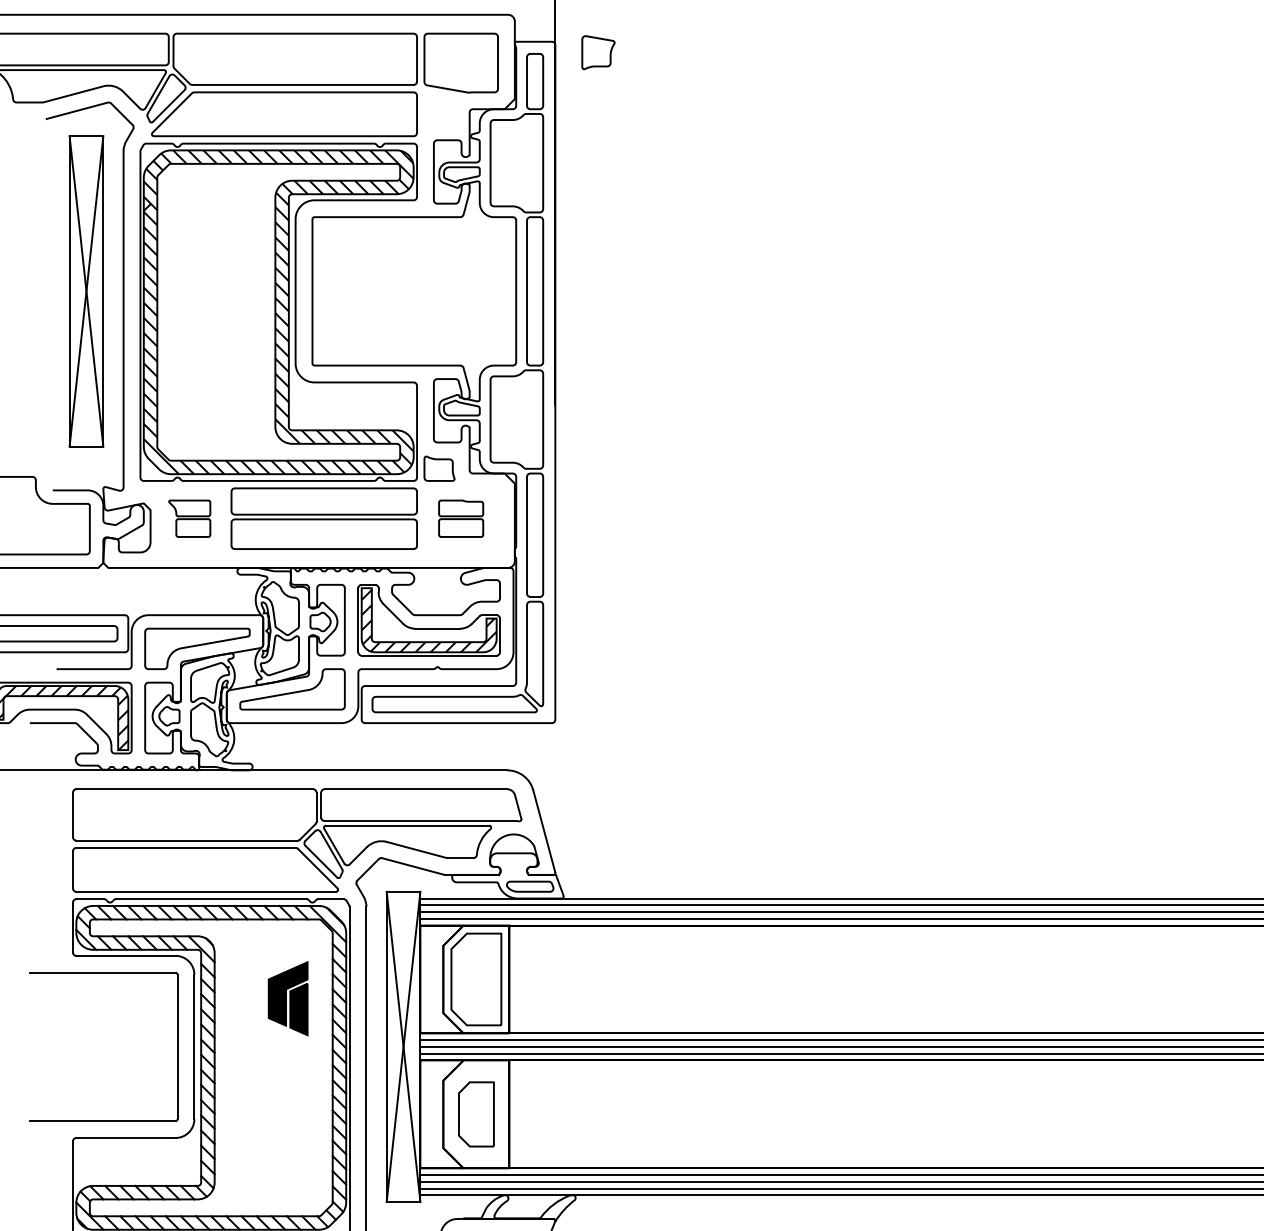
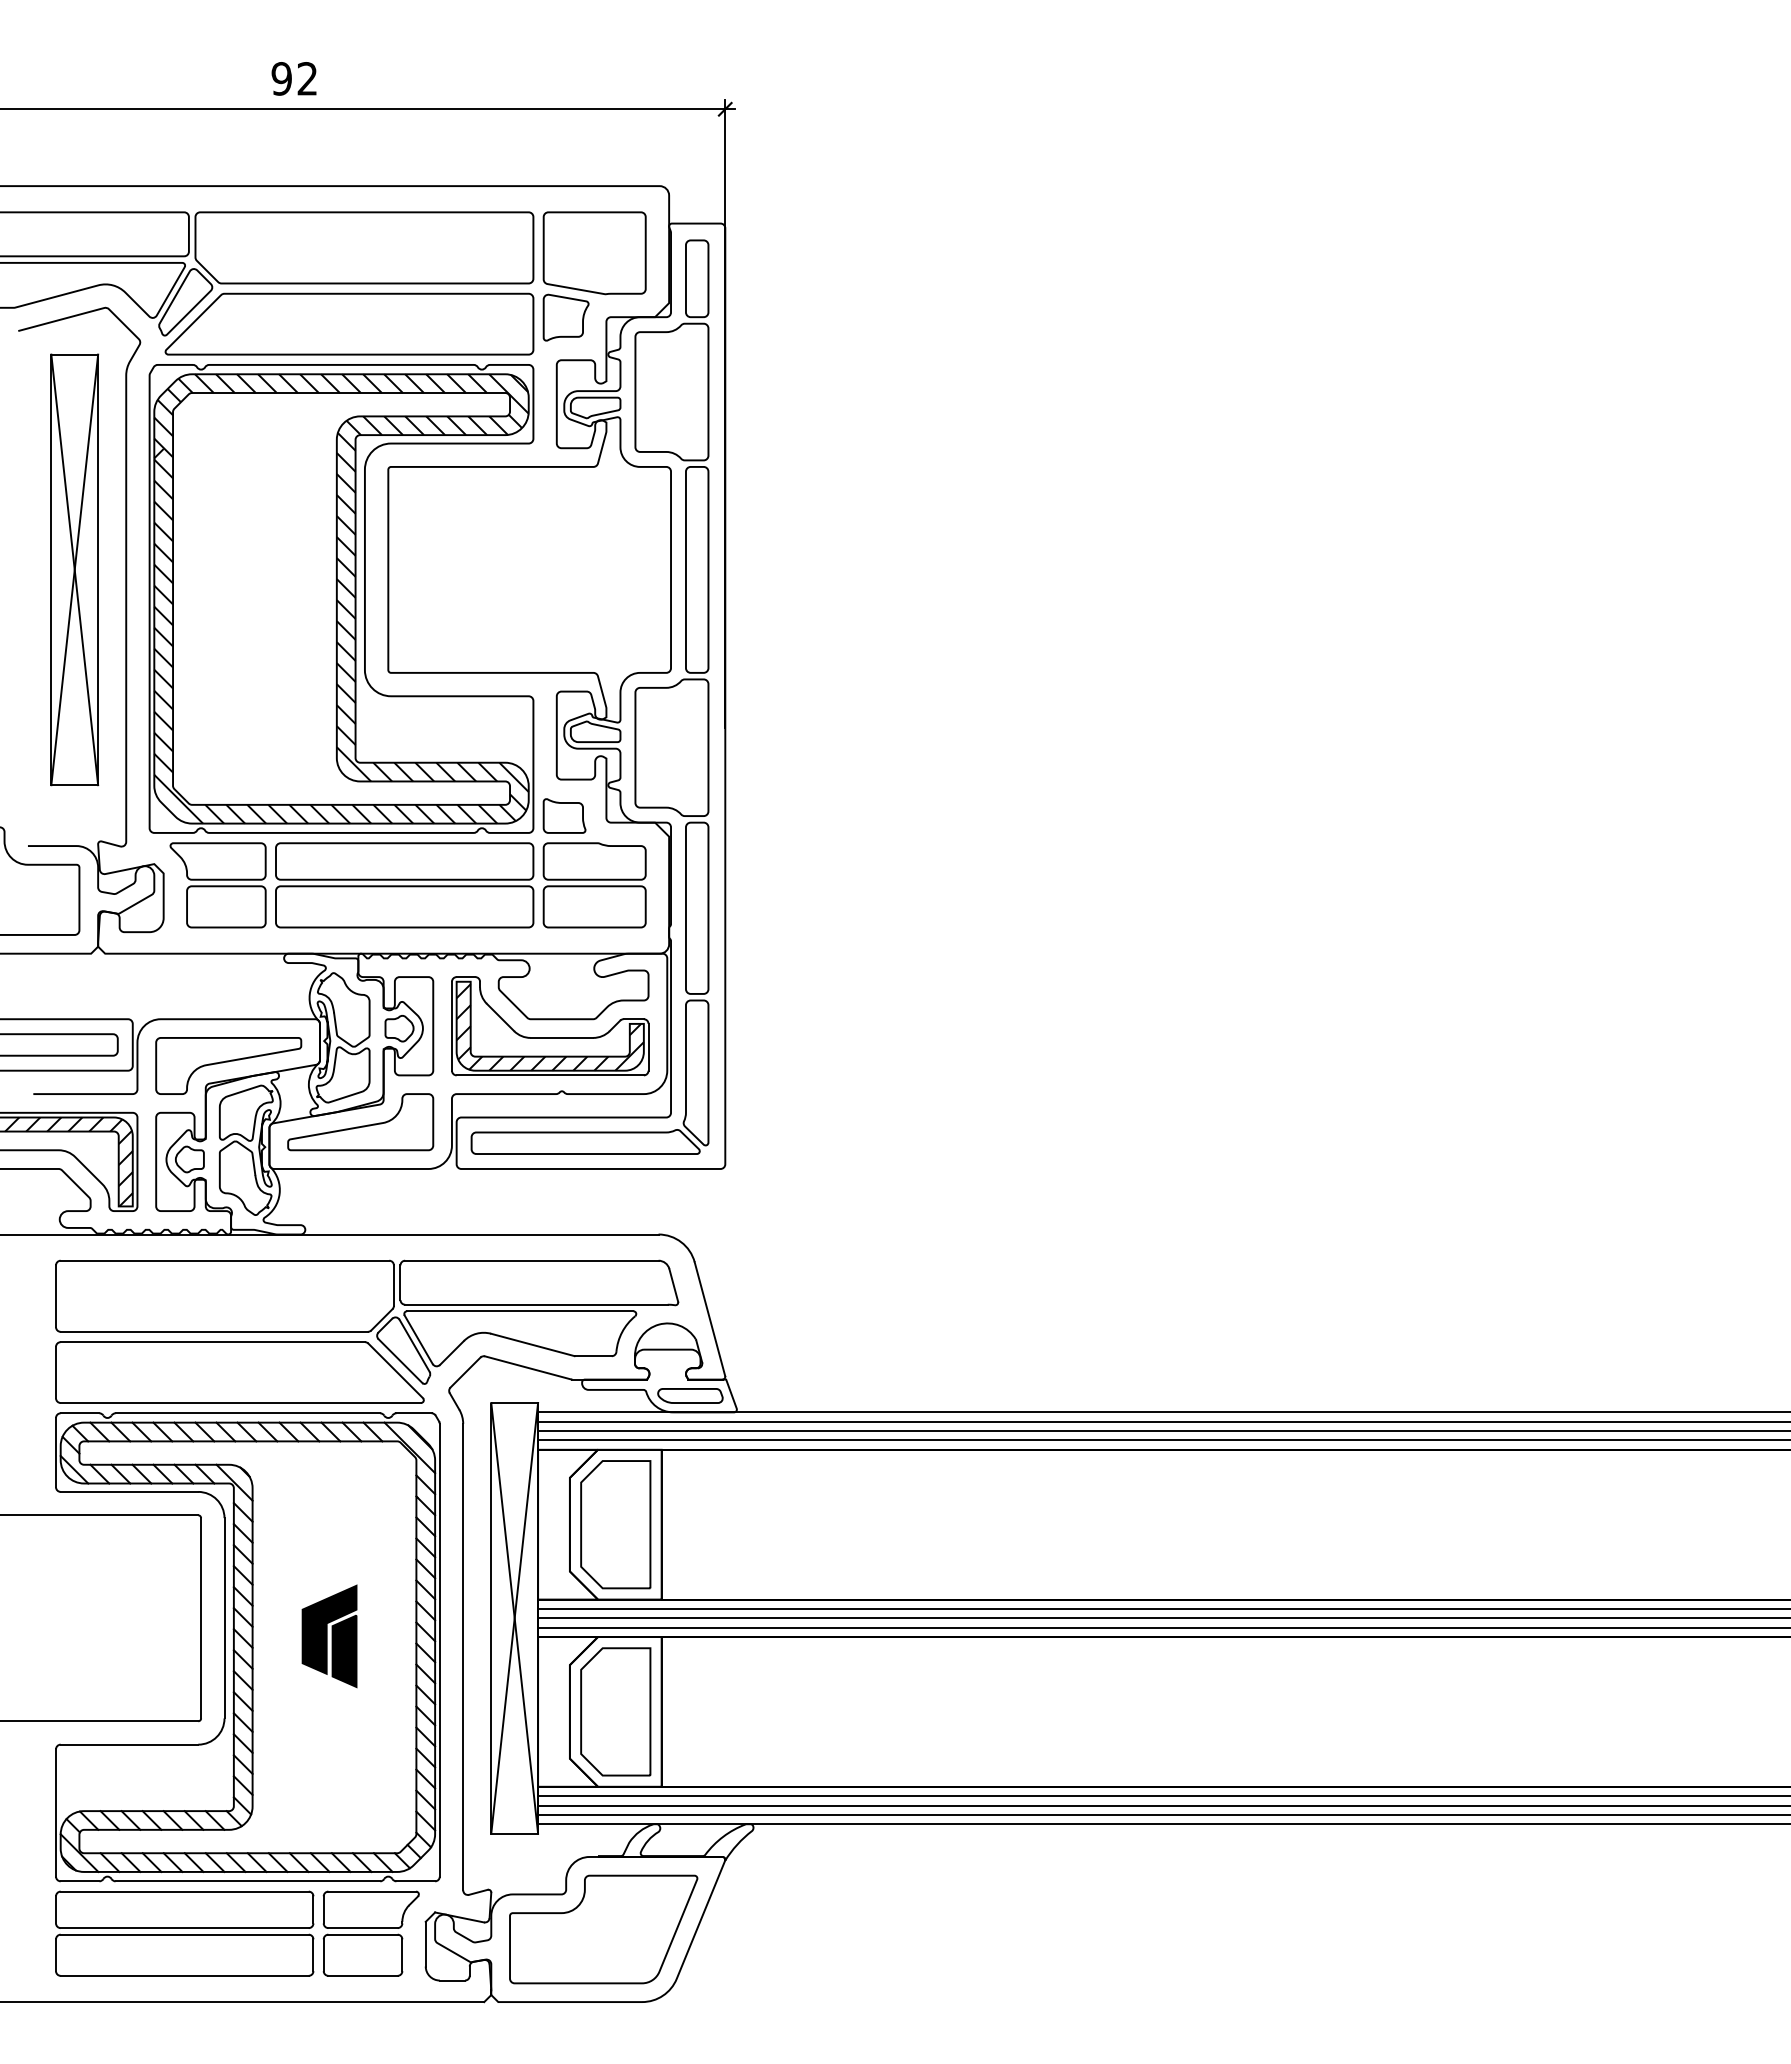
part: (598, 52) -> (565, 317), moved
part: (189, 518) -> (217, 885), size x1.67
part: (461, 518) -> (594, 885), size x1.67
part: (288, 998) -> (329, 1636), moved
part: (476, 1114) -> (615, 1711), size x1.43

